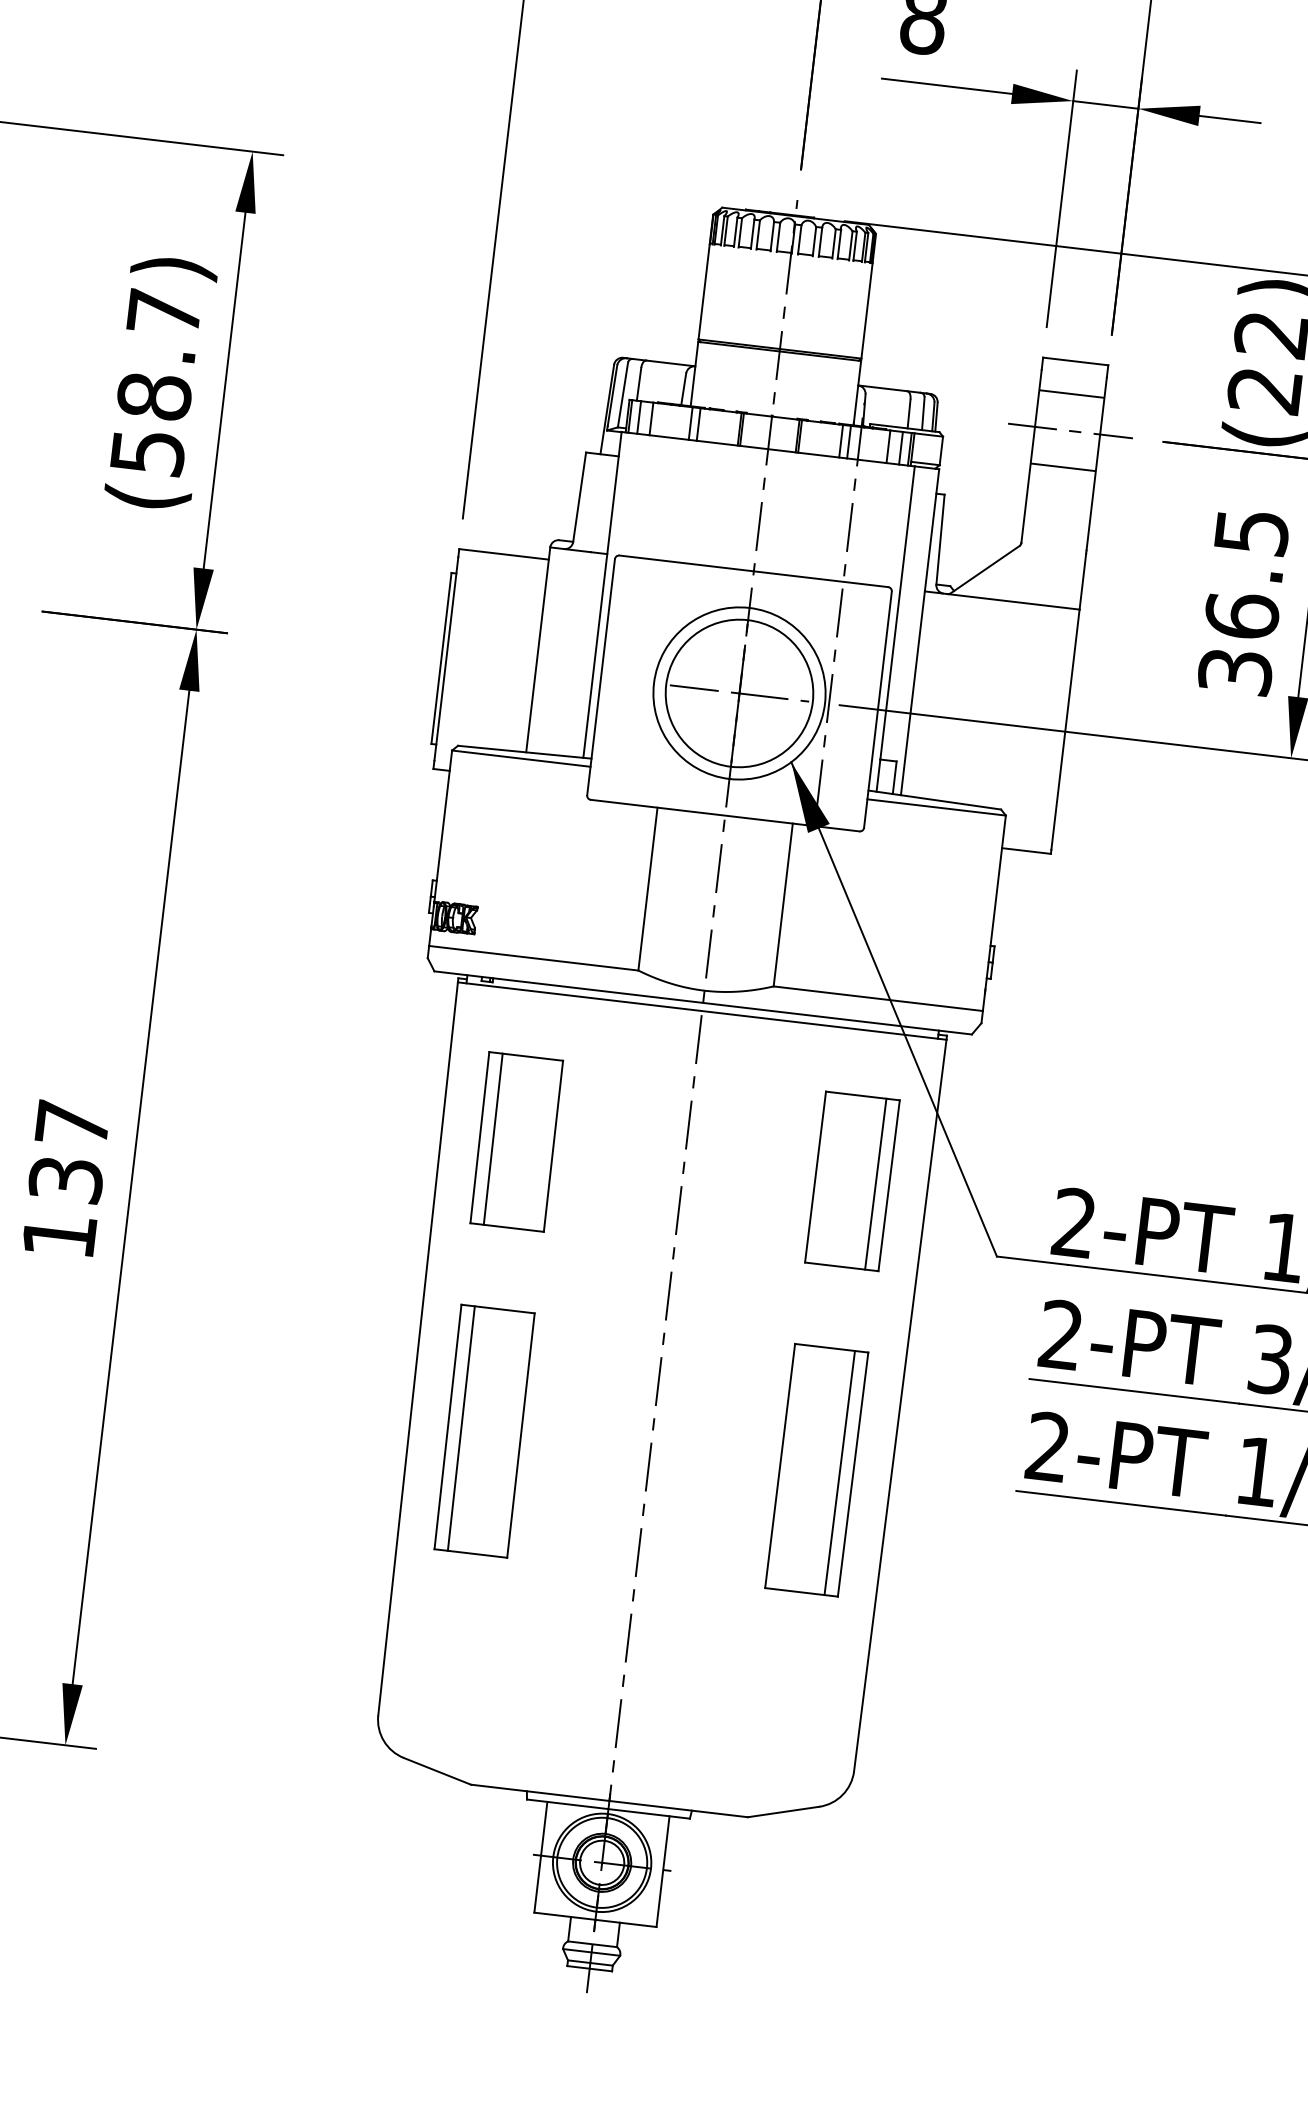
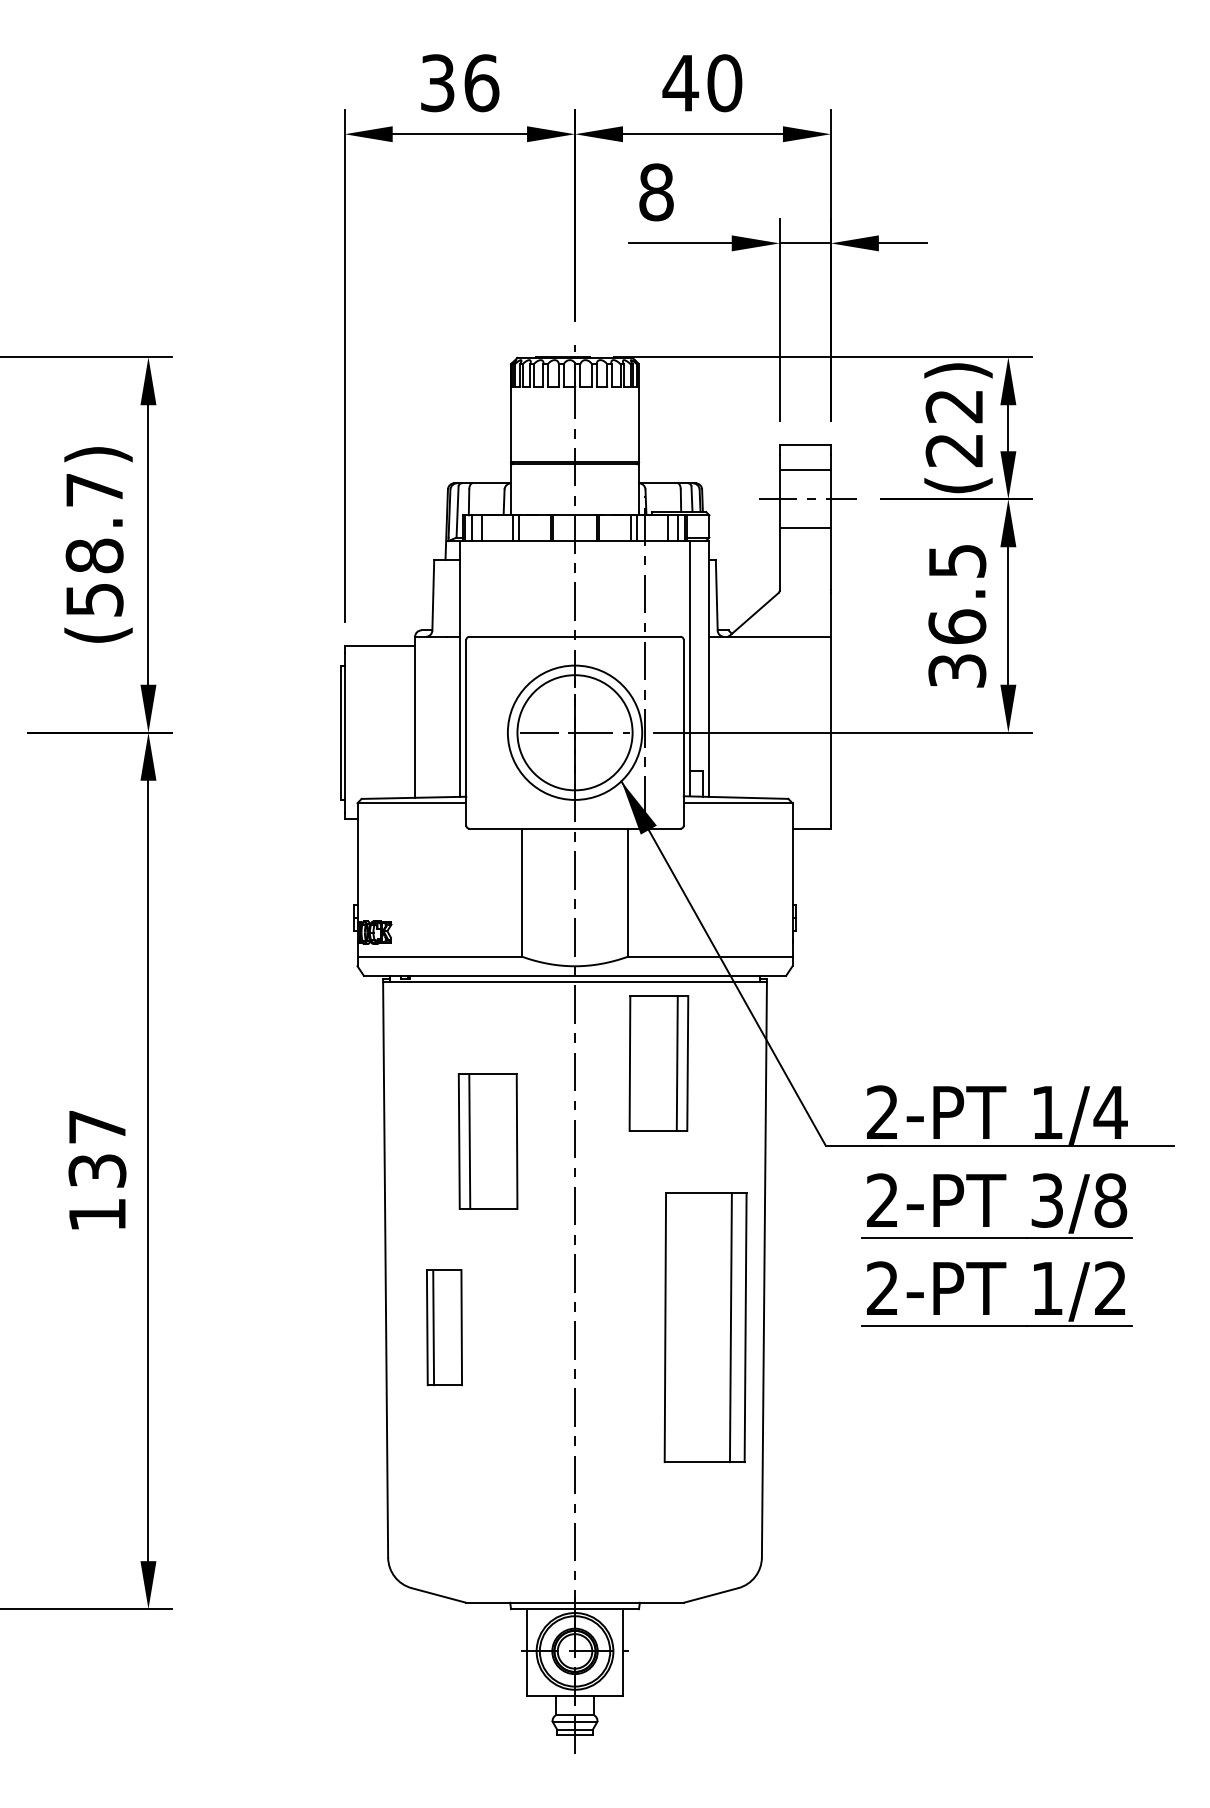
part: (515, 1141) -> (487, 1141), moved
part: (851, 1181) -> (658, 1063), moved
part: (484, 1431) -> (444, 1327), size x0.6
part: (816, 1470) -> (705, 1327), size x1.4

